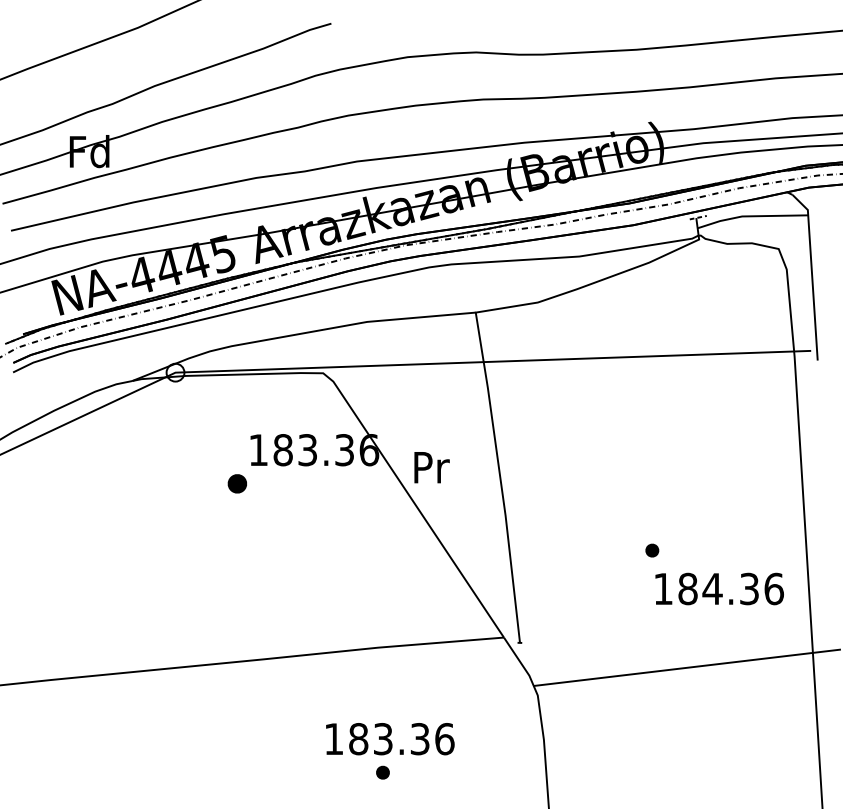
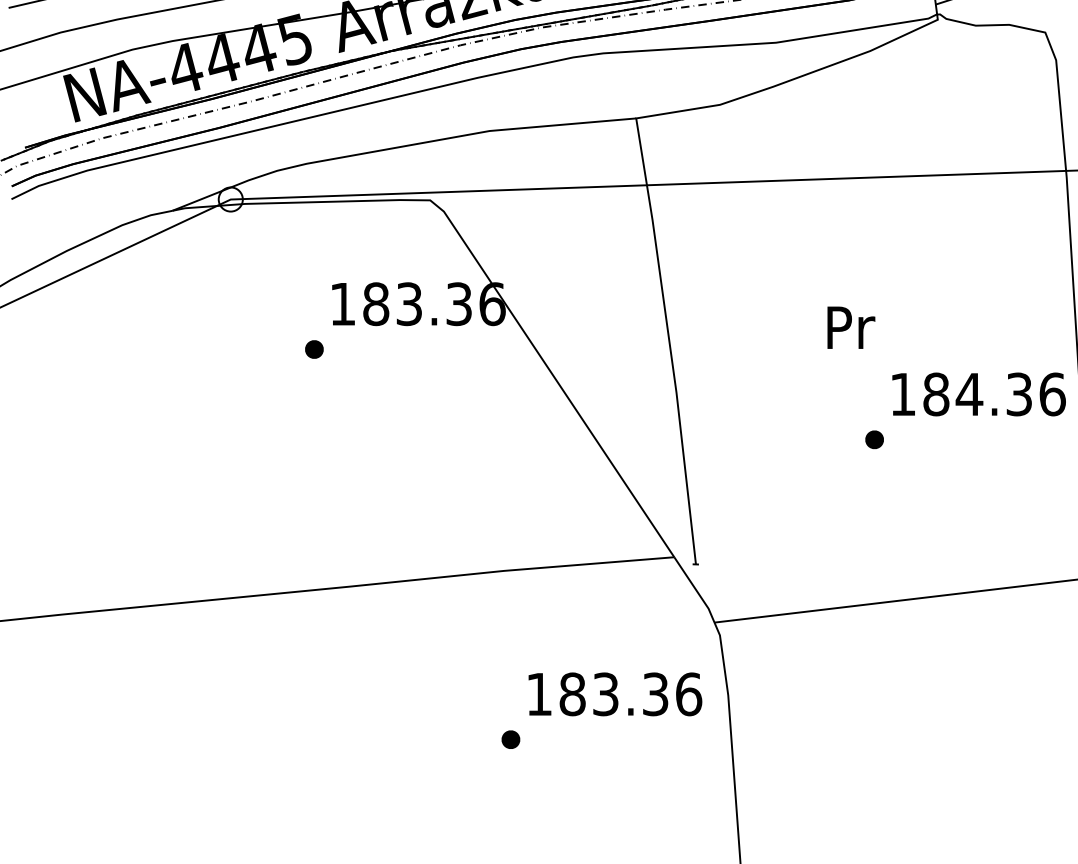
text: (431, 467) -> (850, 327), moved
part: (237, 483) -> (314, 349), size x0.71
text: (719, 588) -> (978, 393), moved
text: (390, 739) -> (615, 694), moved

